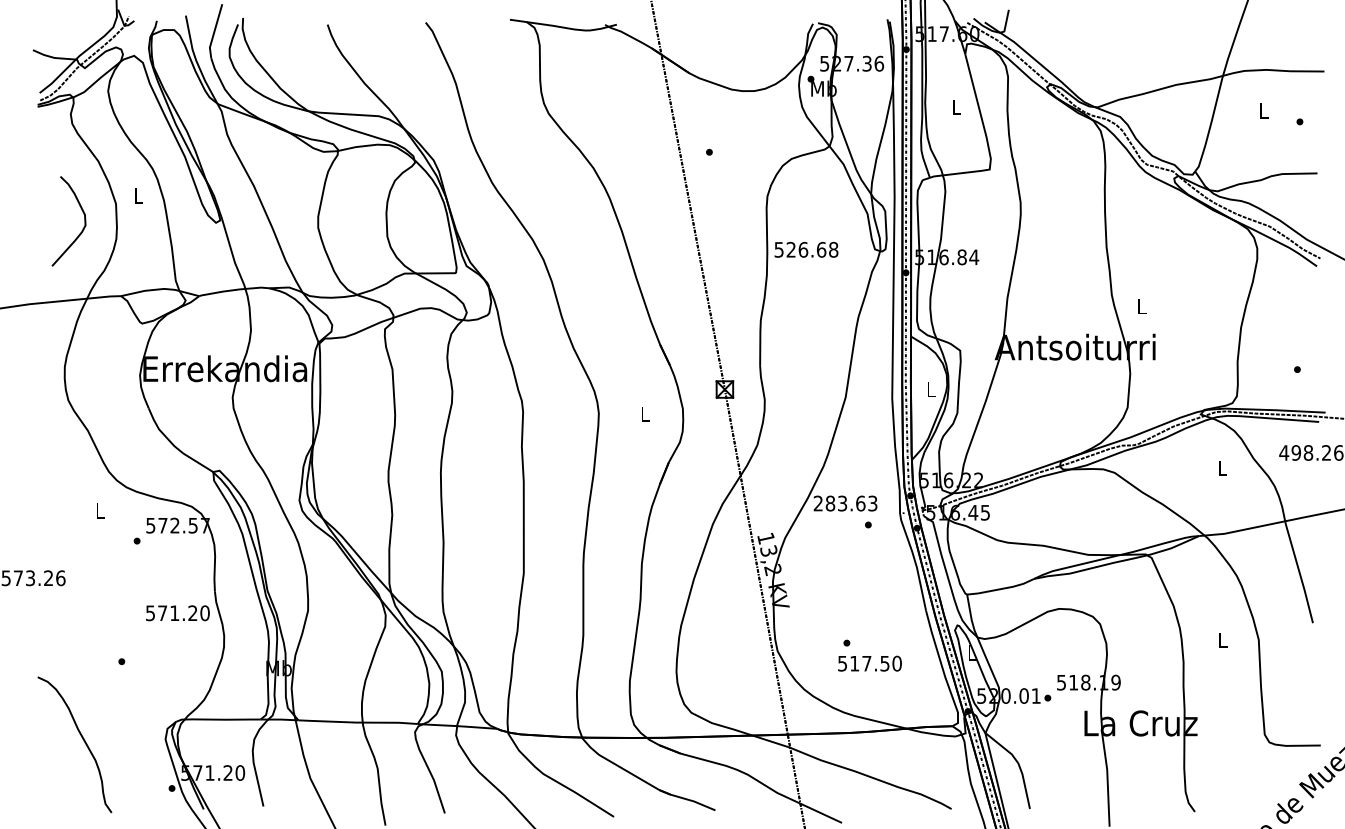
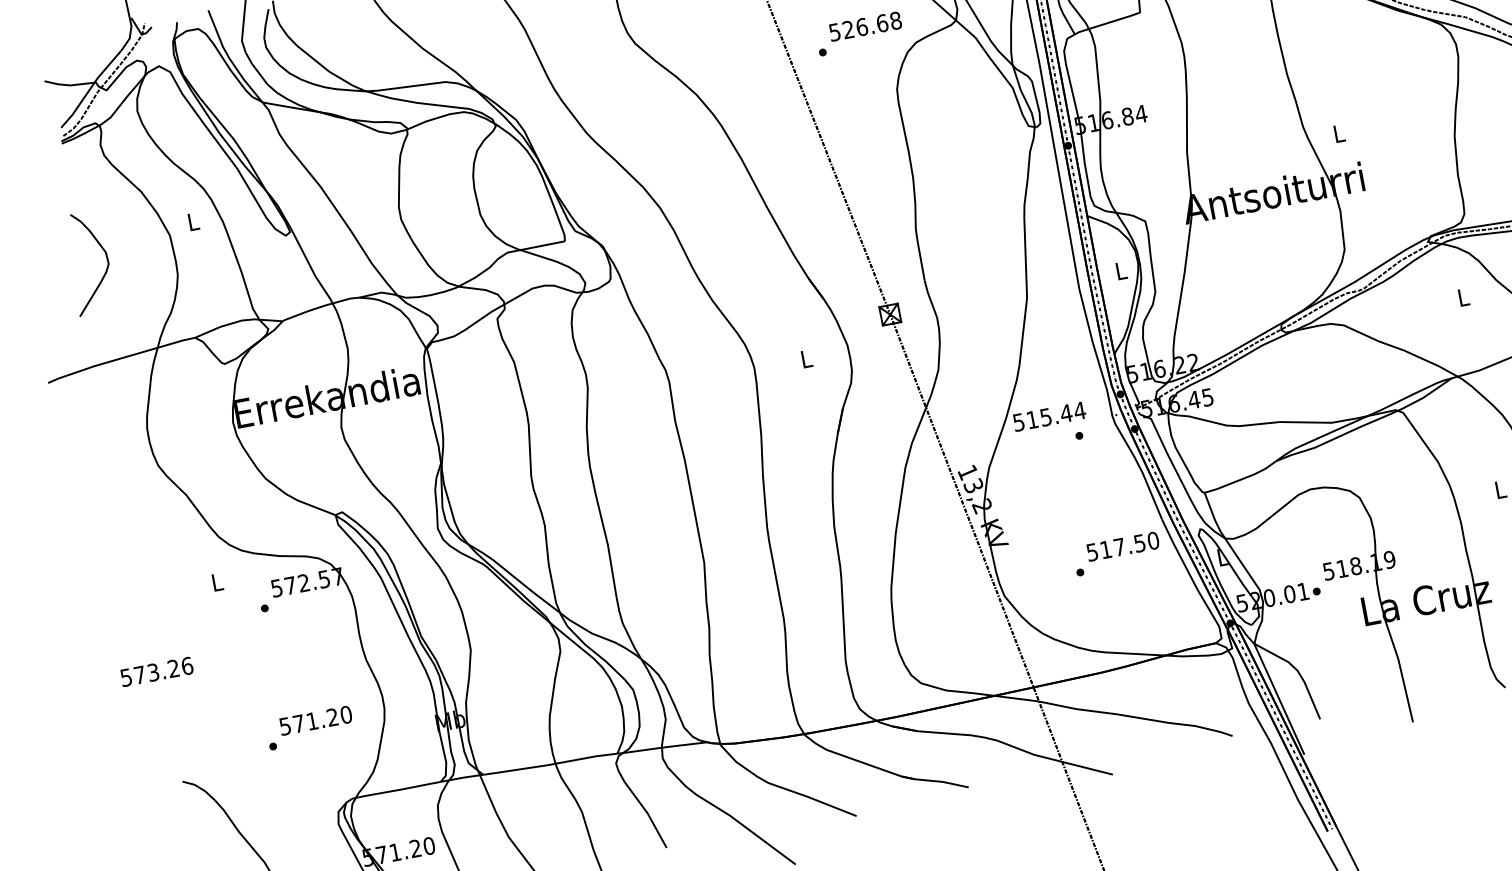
curve: (82, 228) -> (105, 268), moved
text: (806, 249) -> (865, 26), moved
text: (845, 503) -> (1049, 416), 283.63 -> 515.44
text: (177, 613) -> (315, 720), moved
text: (869, 663) -> (1122, 546), moved

